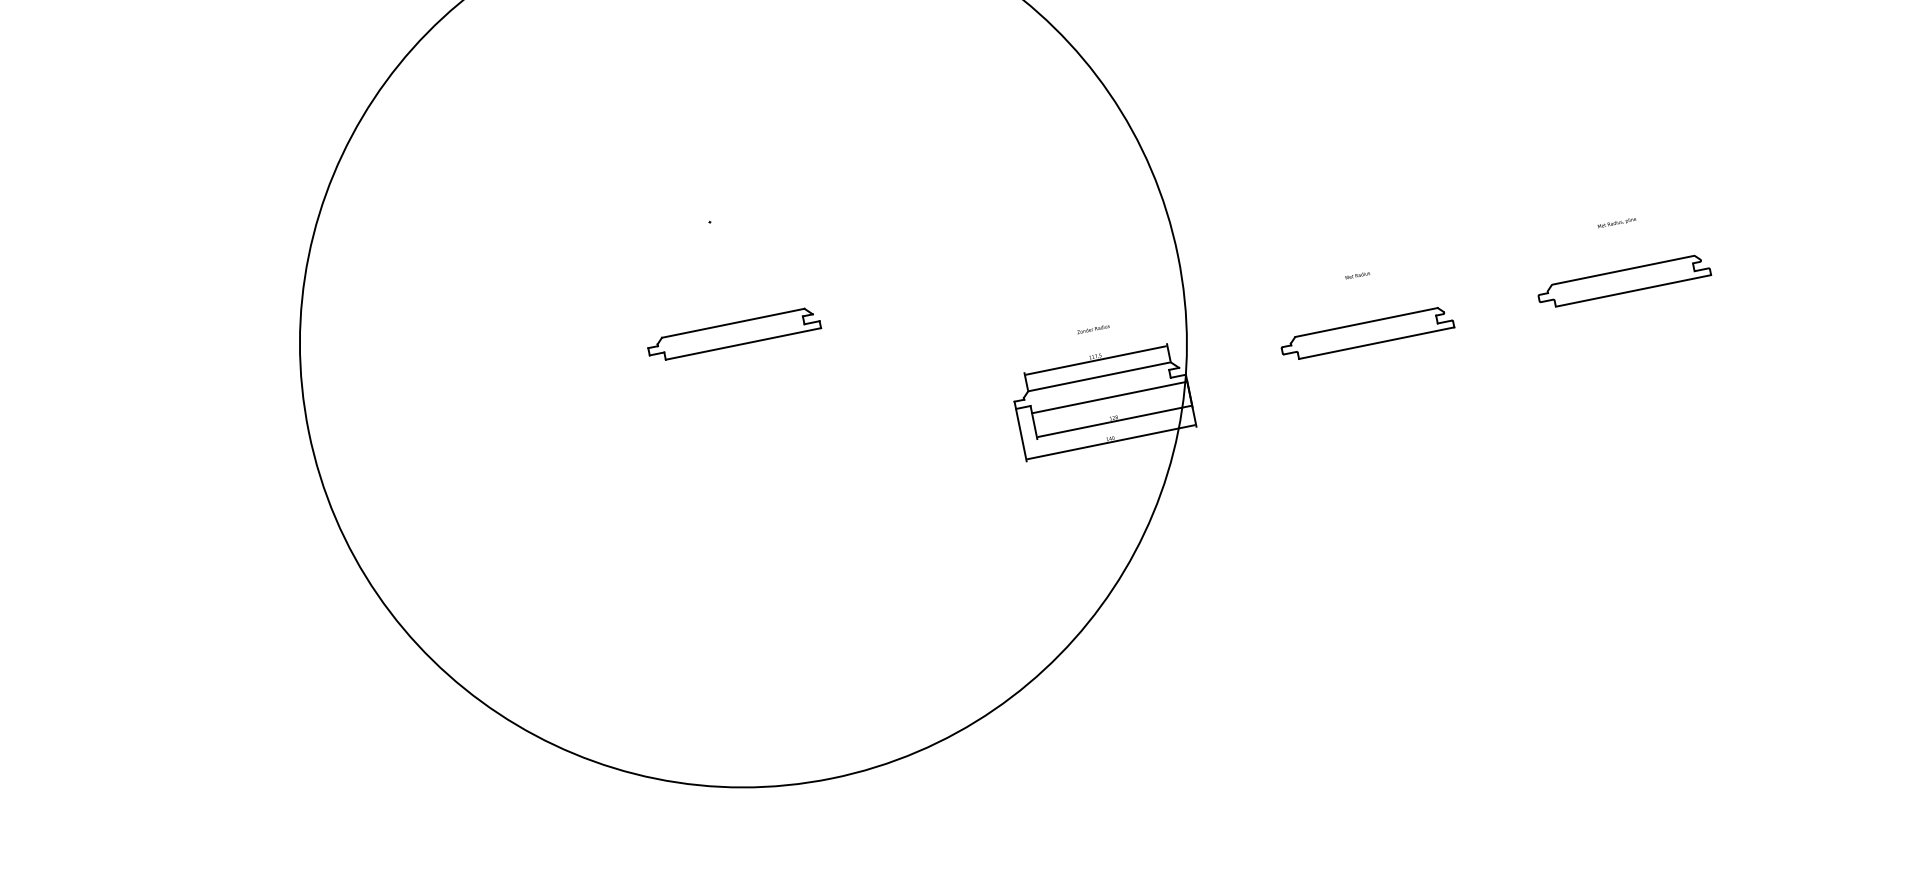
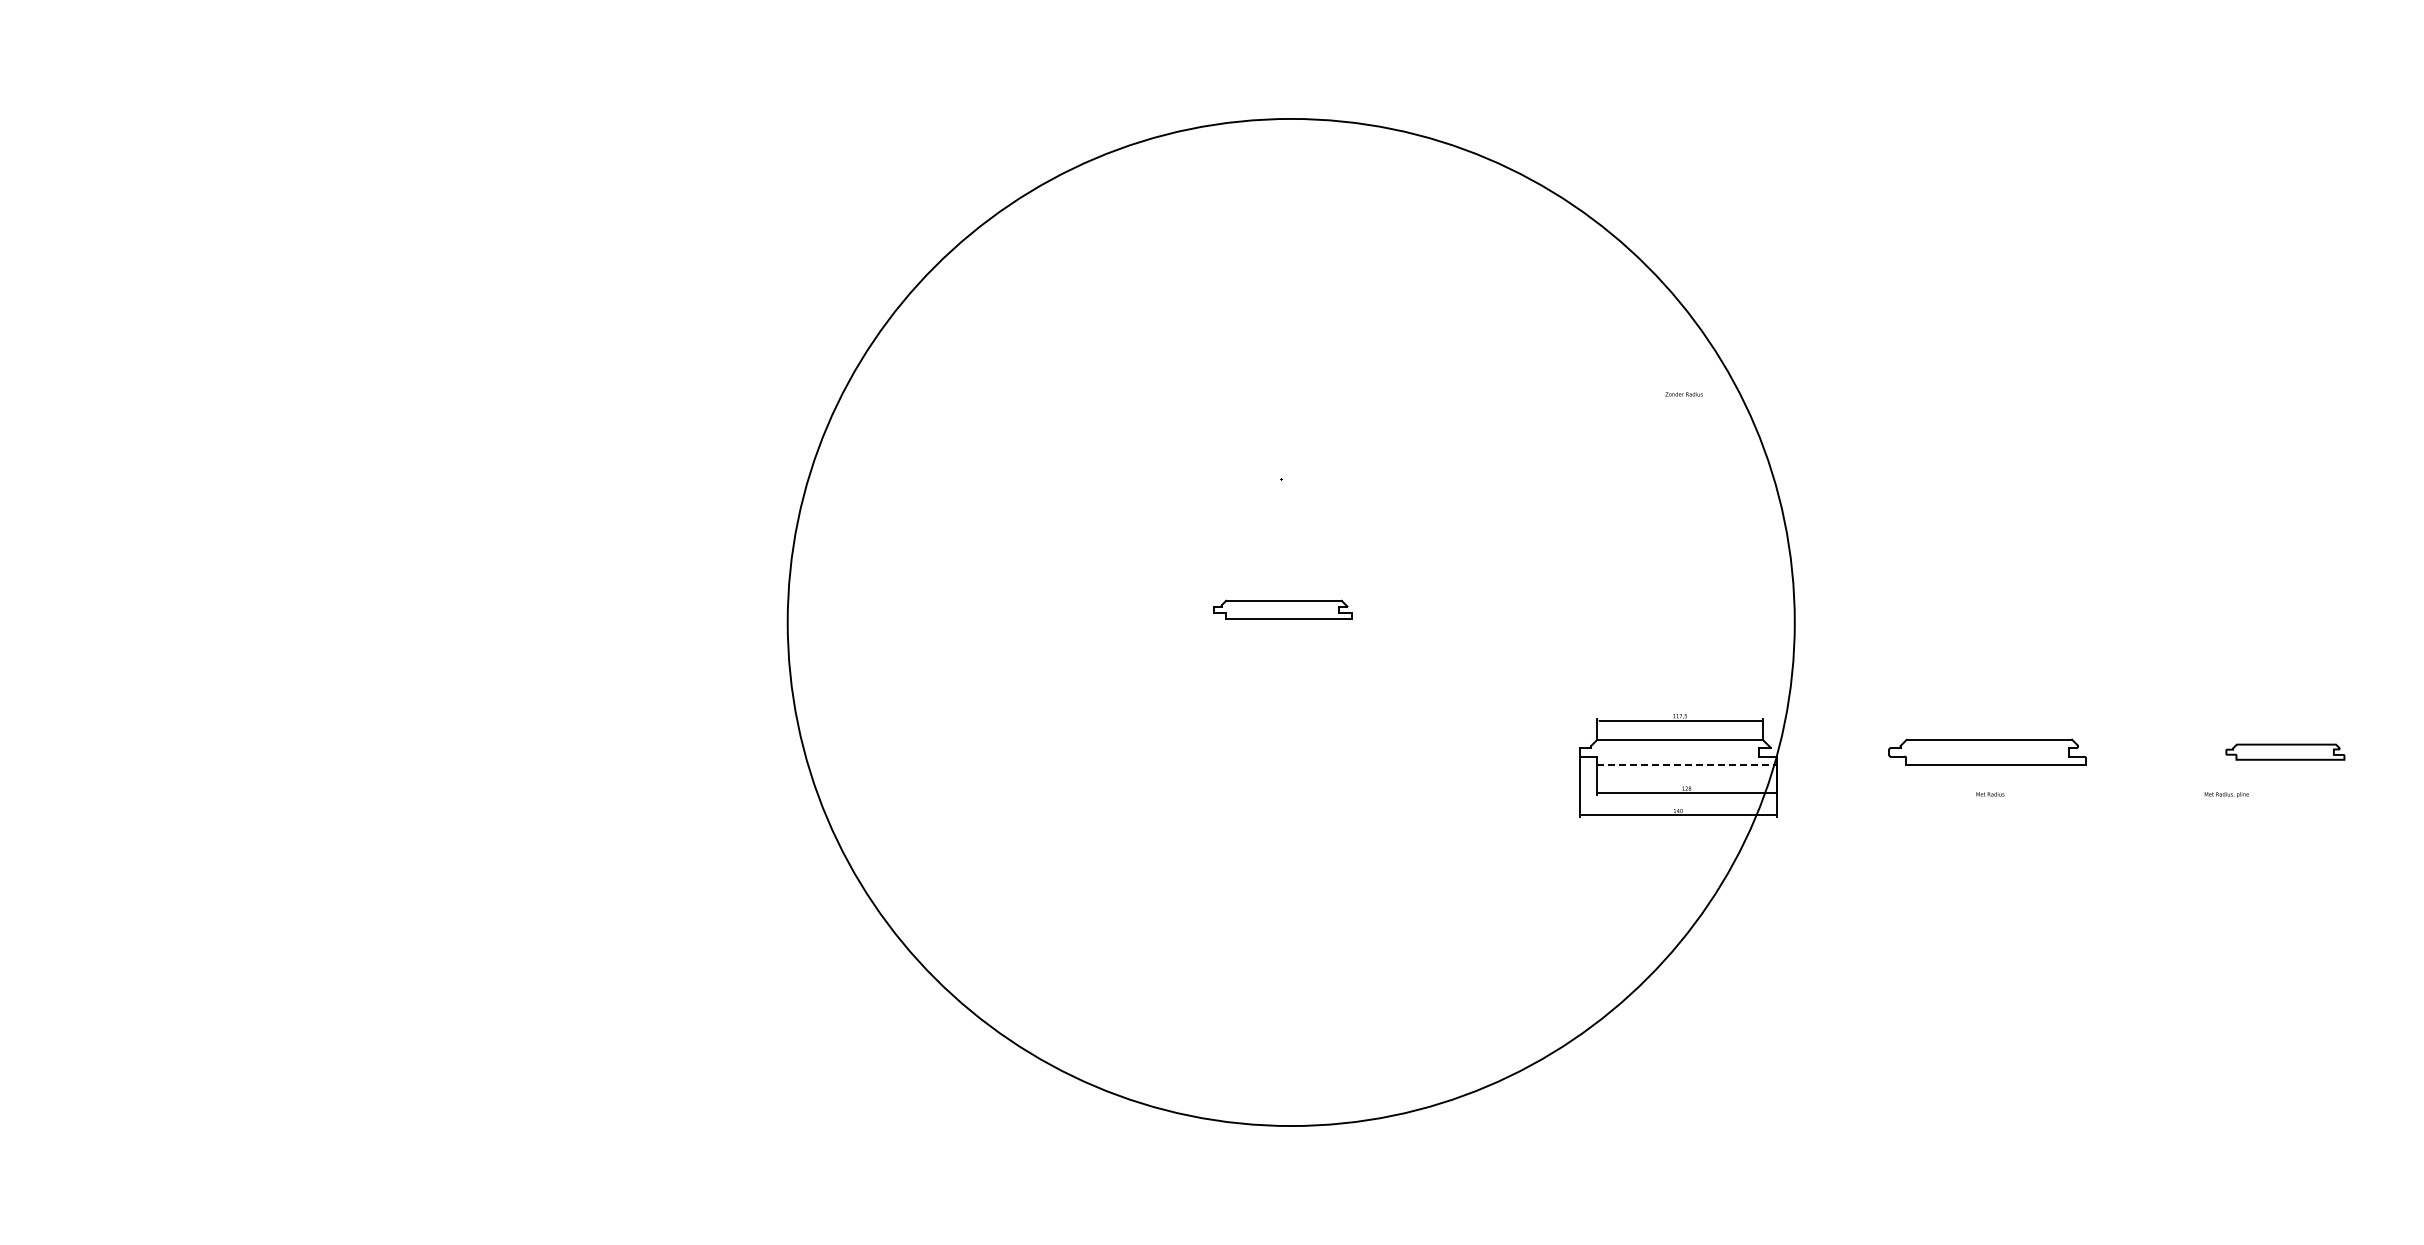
text: (1616, 222) -> (2226, 794), moved
text: (1357, 275) -> (1990, 794), moved
part: (1624, 280) -> (2285, 751), size x0.6
text: (1092, 329) -> (1683, 394), moved
part: (733, 334) -> (1282, 609), size x0.7
line: (1109, 397) -> (1686, 764), solid -> dashed

